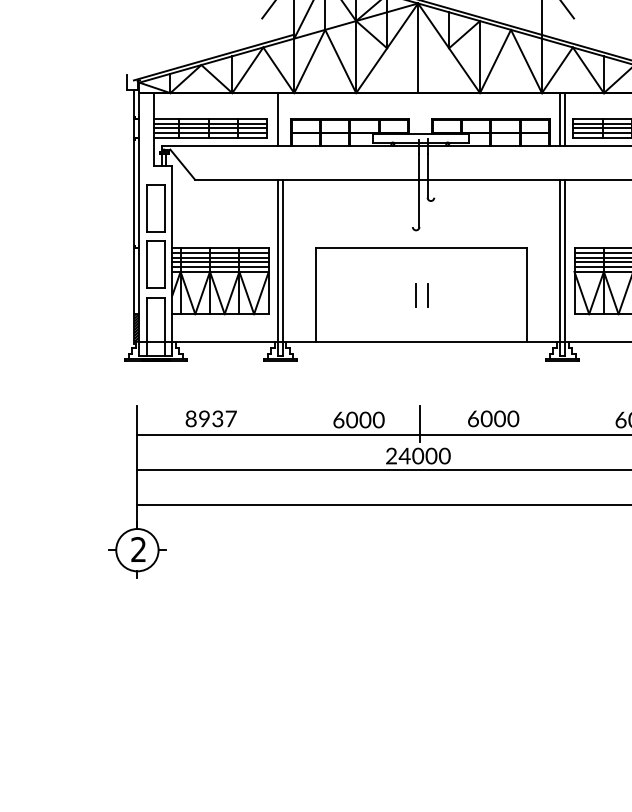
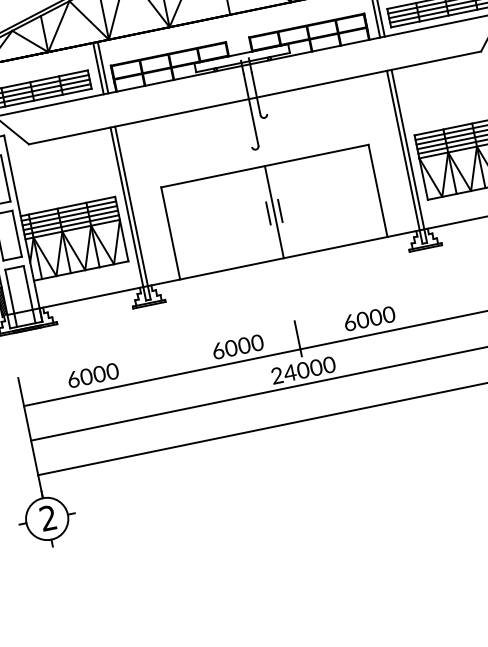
line: (282, 119) -> (102, 67), added
line: (421, 295) -> (274, 212), added
text: (211, 418) -> (93, 375), 8937 -> 6000

